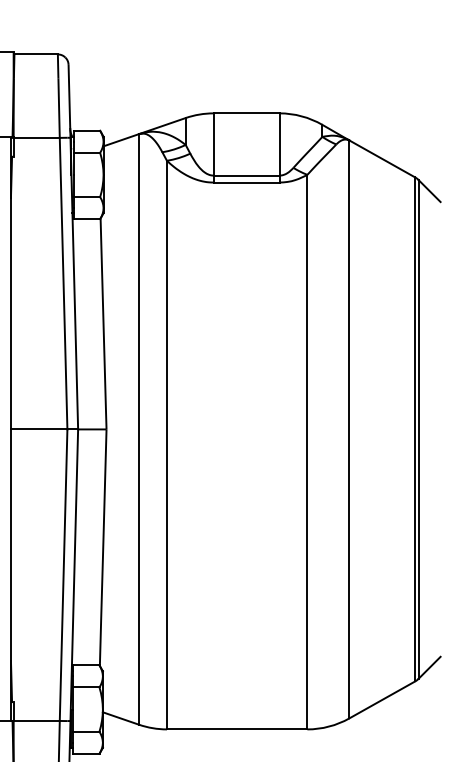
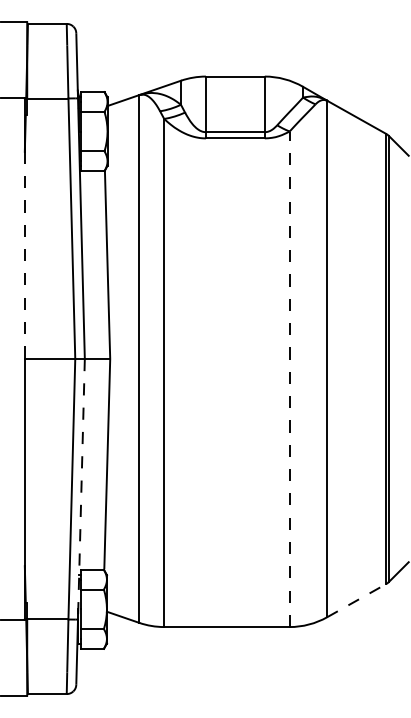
line: (10, 313) -> (24, 255), solid -> dashed
line: (307, 452) -> (289, 379), solid -> dashed
line: (74, 575) -> (81, 489), solid -> dashed
line: (382, 699) -> (356, 600), solid -> dashed

